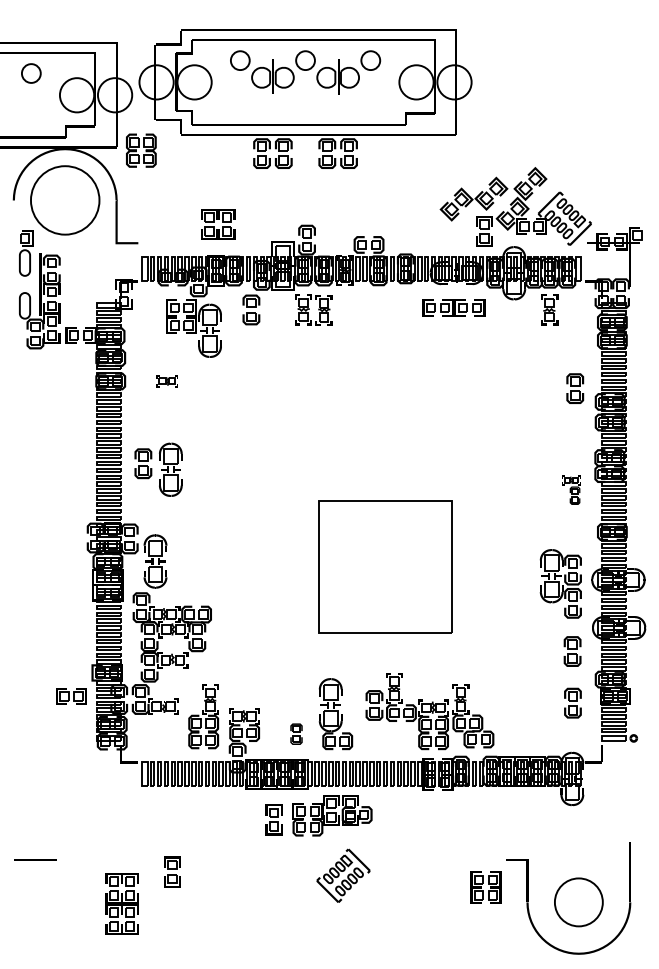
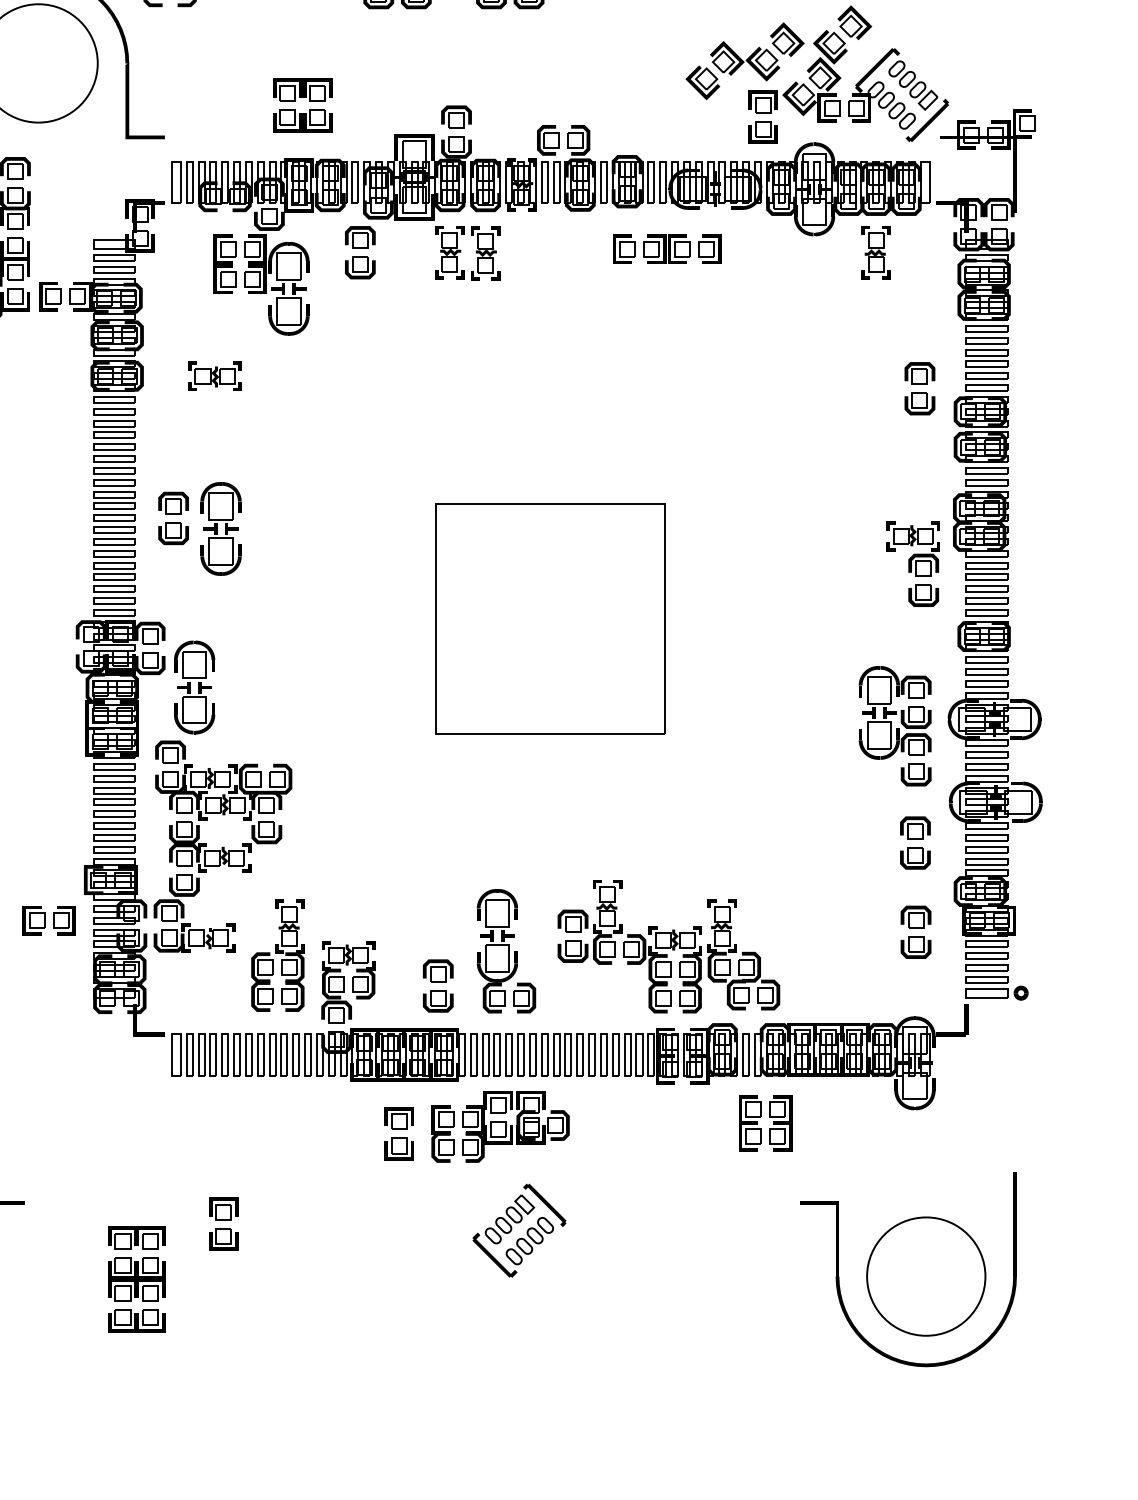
part: (453, 307) -> (666, 248), moved
part: (167, 381) -> (215, 376), size x1.43
part: (571, 489) -> (913, 563), size x1.67
part: (385, 566) -> (550, 618), moved
part: (296, 733) -> (438, 984), size x1.43
part: (485, 887) -> (764, 1122), moved
circle: (578, 902) -> (925, 1276), size x1.43

